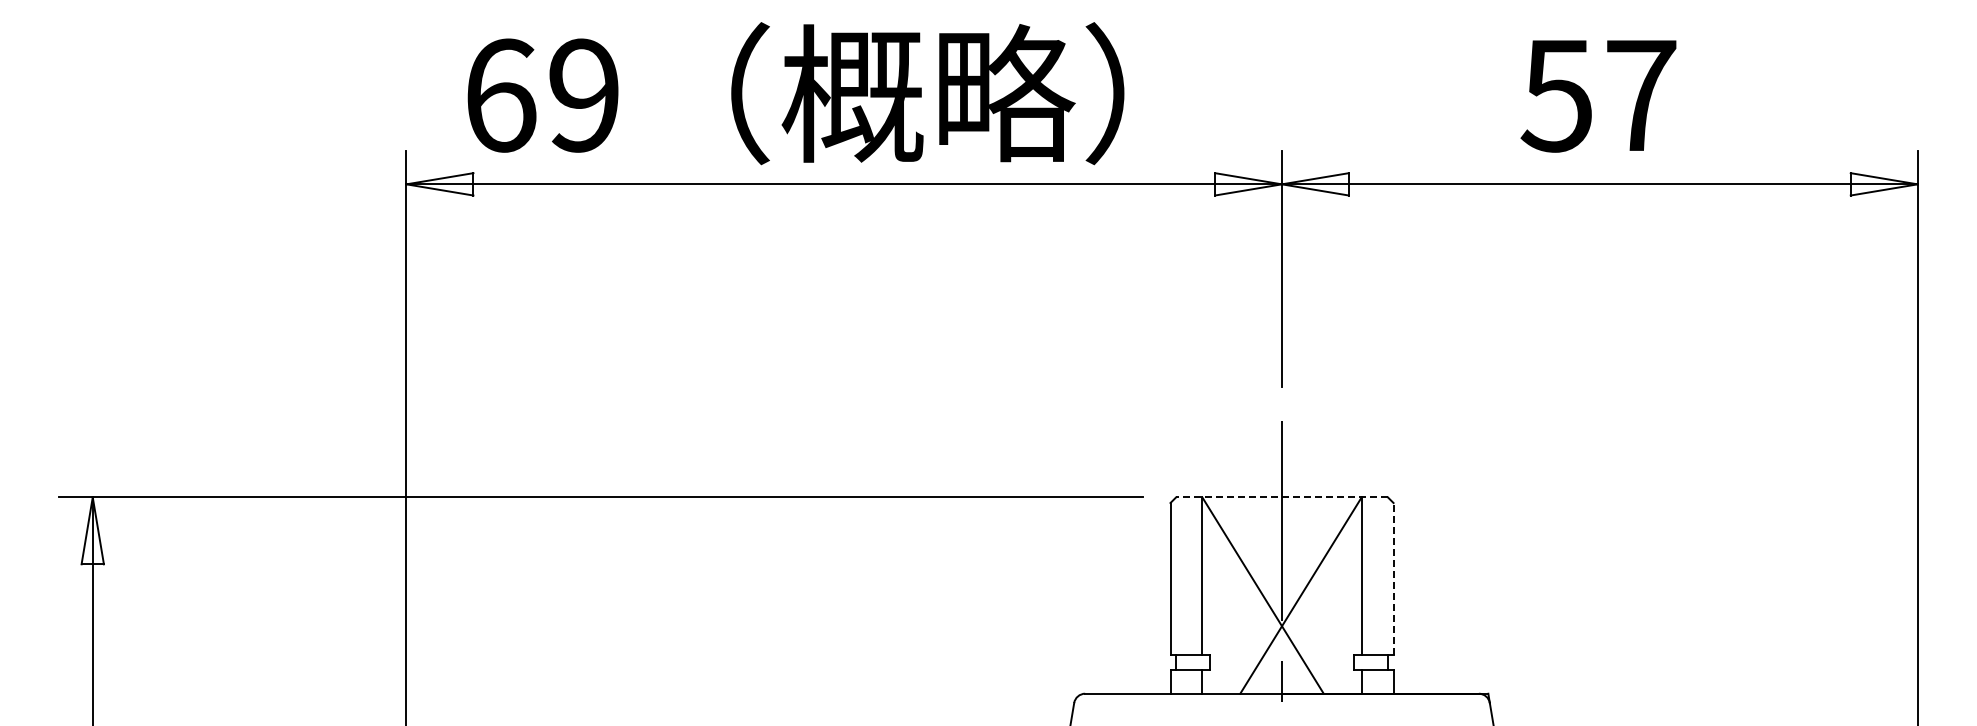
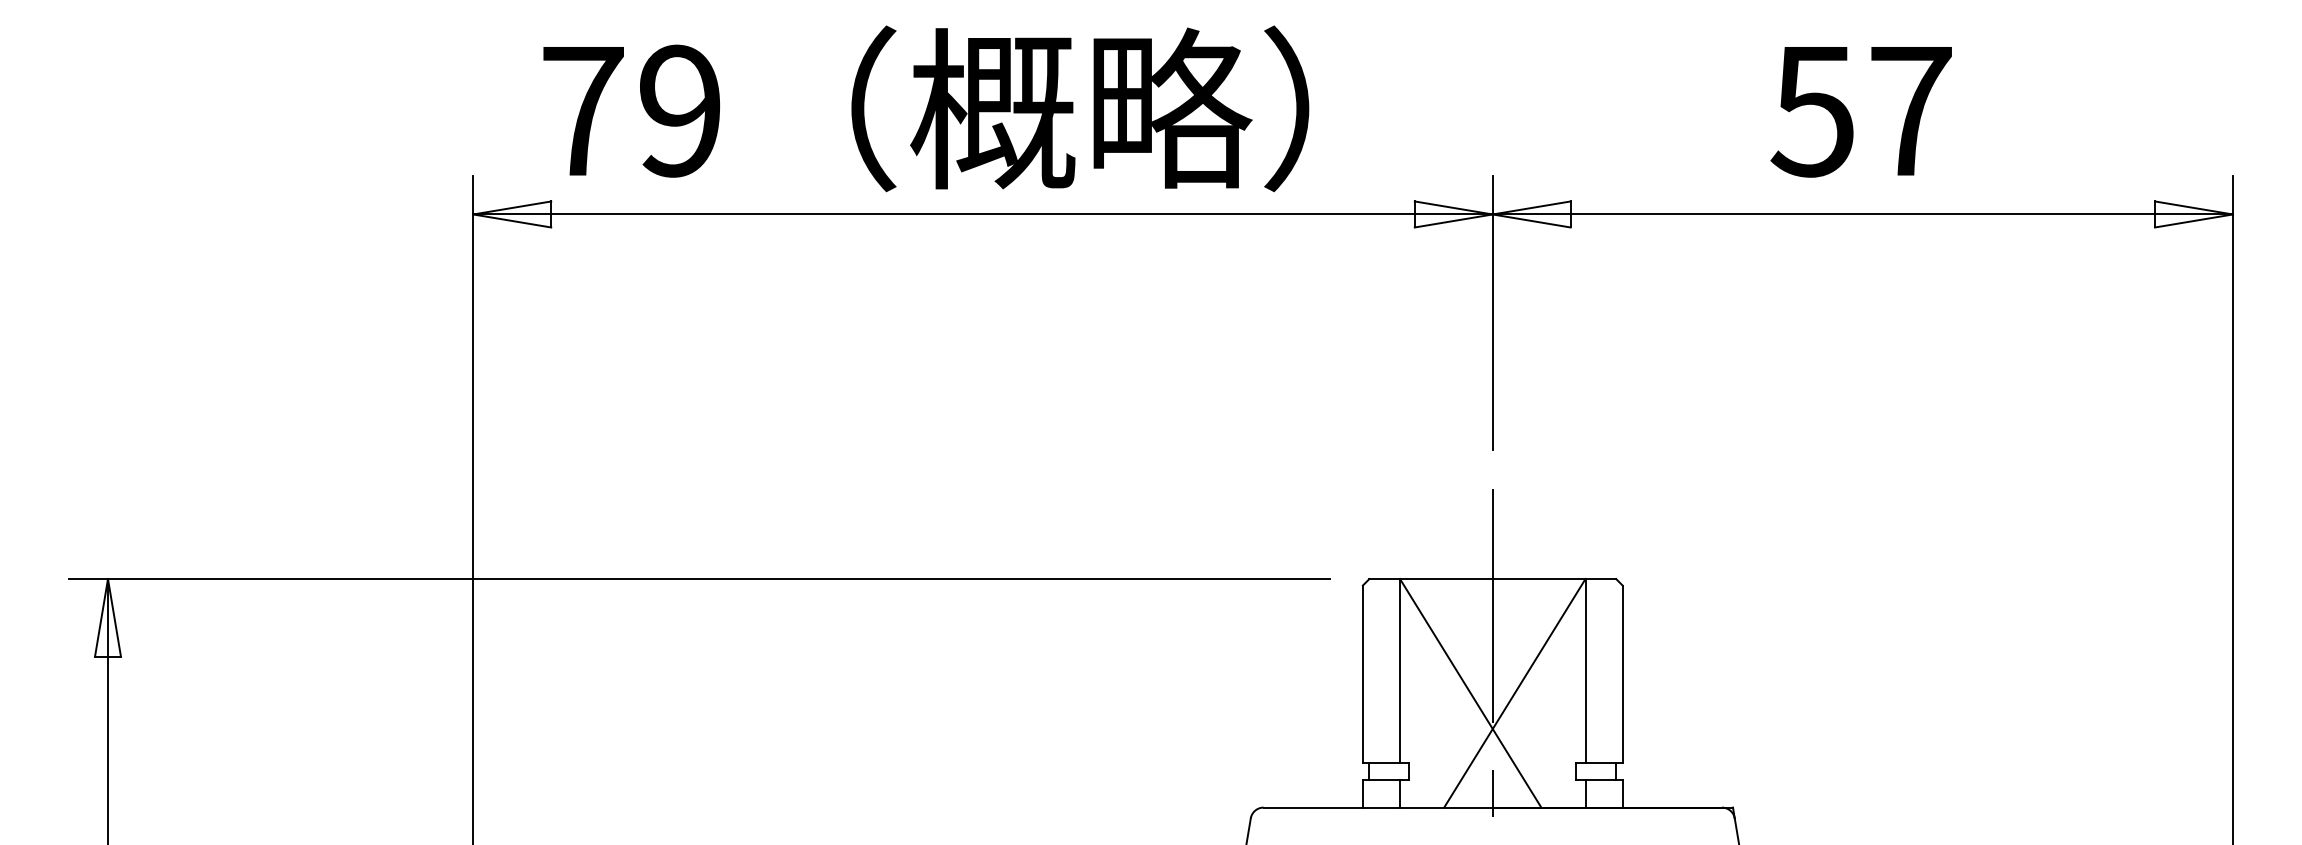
text: (501, 95) -> (583, 111), 69 -> 79
line: (1282, 497) -> (1493, 579), dashed -> solid
line: (1393, 578) -> (1622, 673), dashed -> solid

